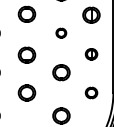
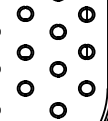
part: (60, 32) -> (57, 31), size x1.67
part: (91, 54) -> (86, 51), size x1.43
part: (91, 92) -> (86, 88), size x1.43

